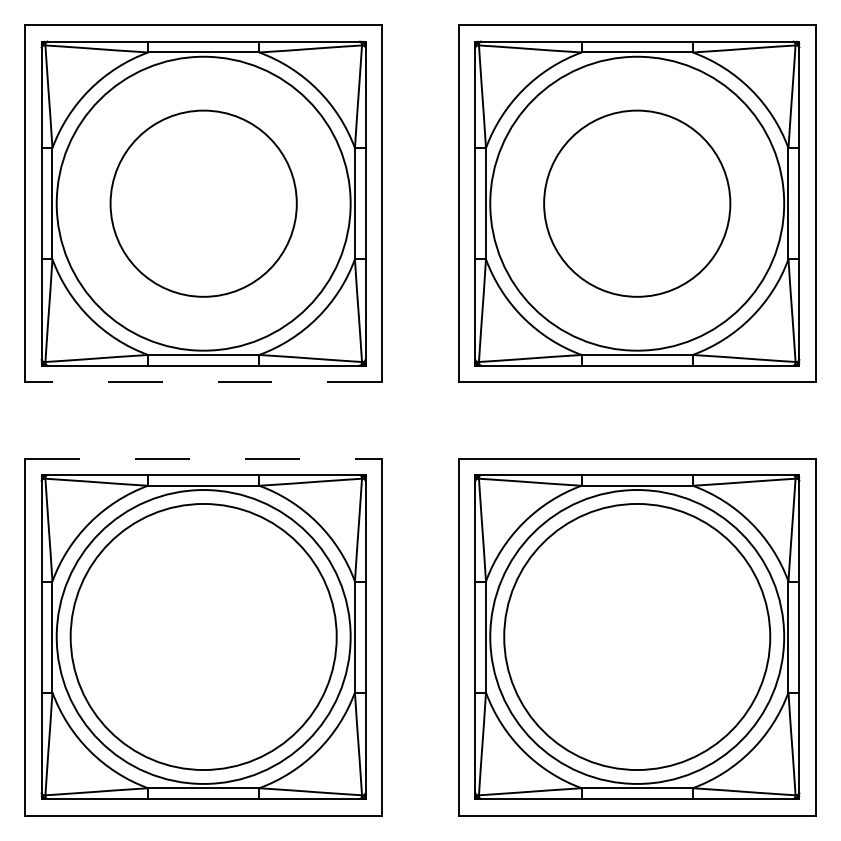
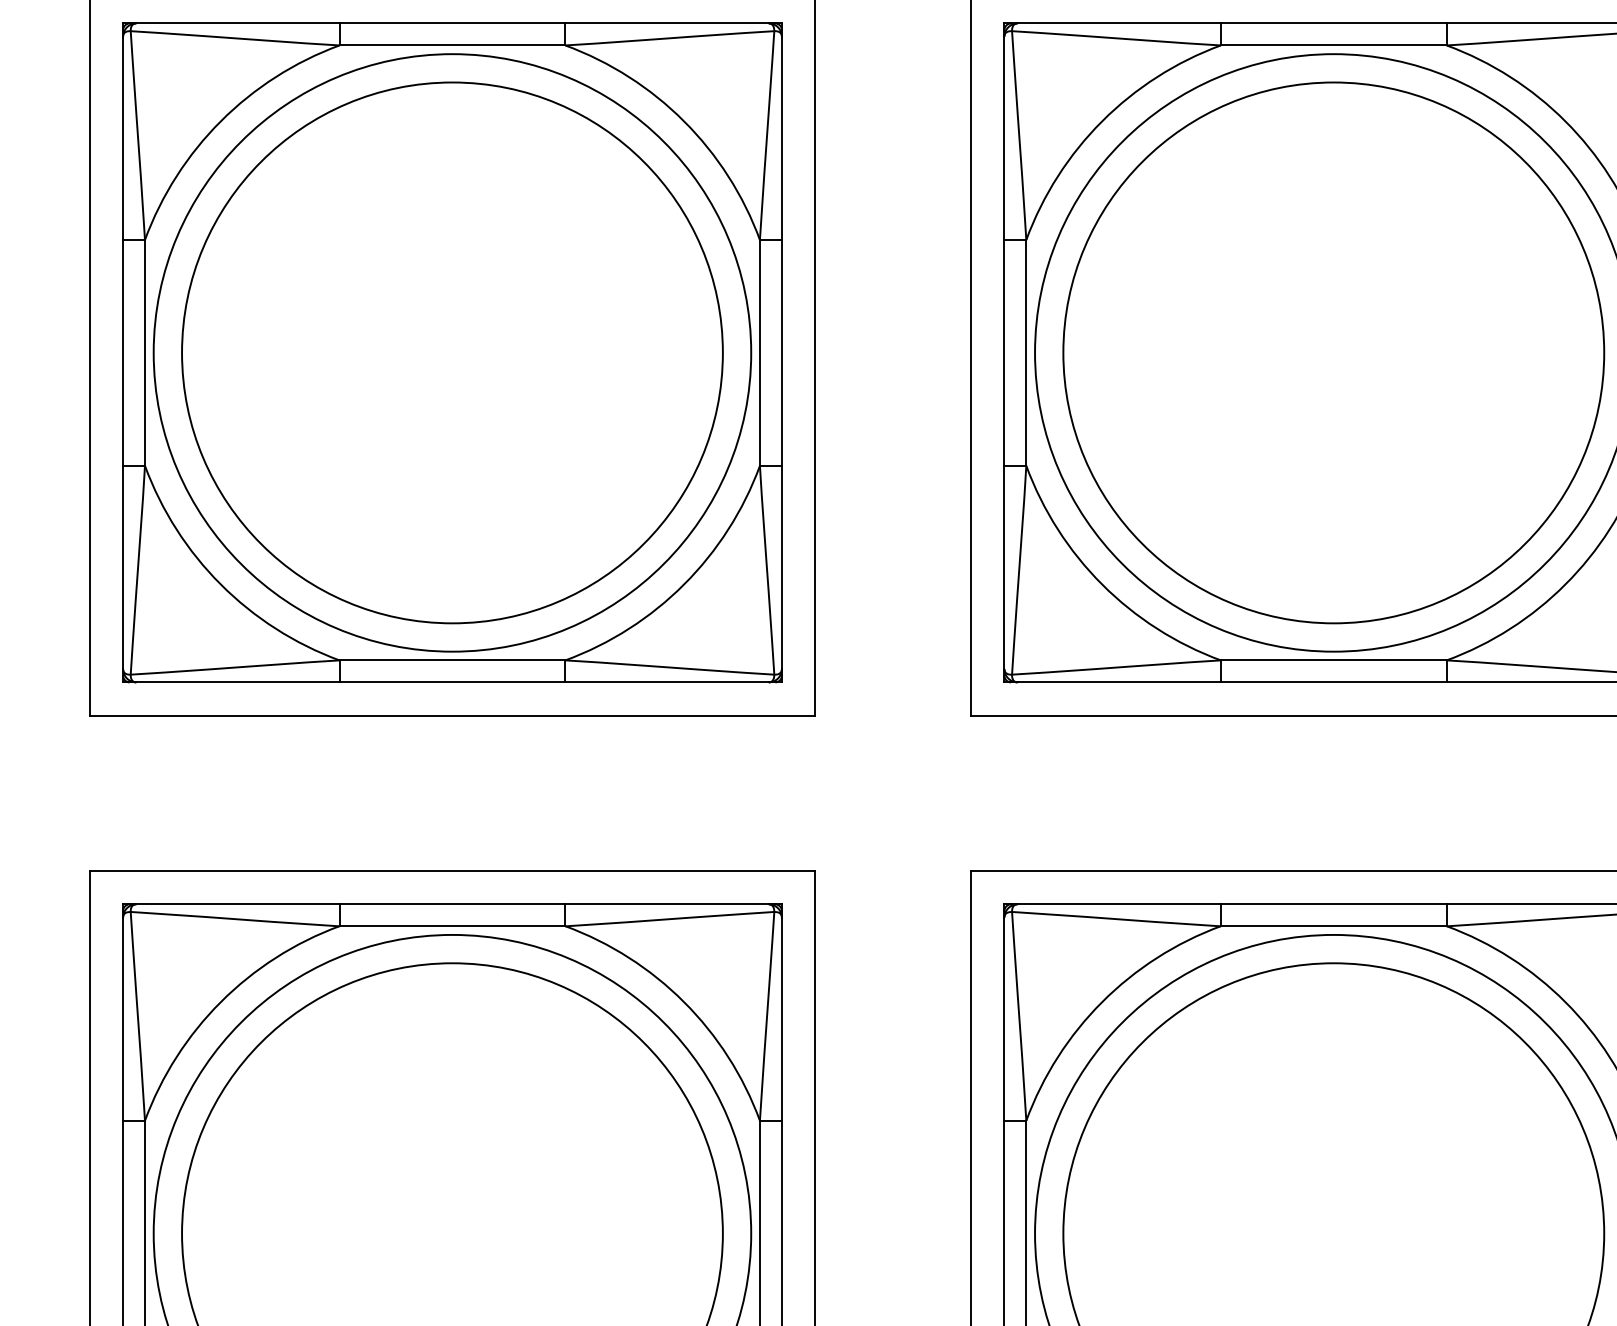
circle: (203, 203) -> (452, 352), size x1.43
circle: (637, 203) -> (1334, 352), size x1.43
line: (203, 382) -> (452, 716), dashed -> solid
line: (204, 458) -> (454, 870), dashed -> solid

